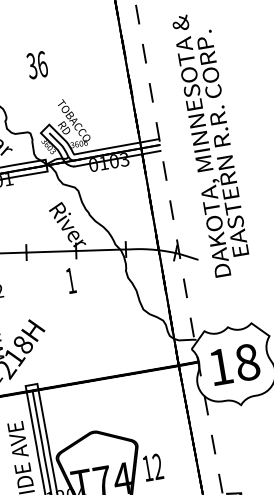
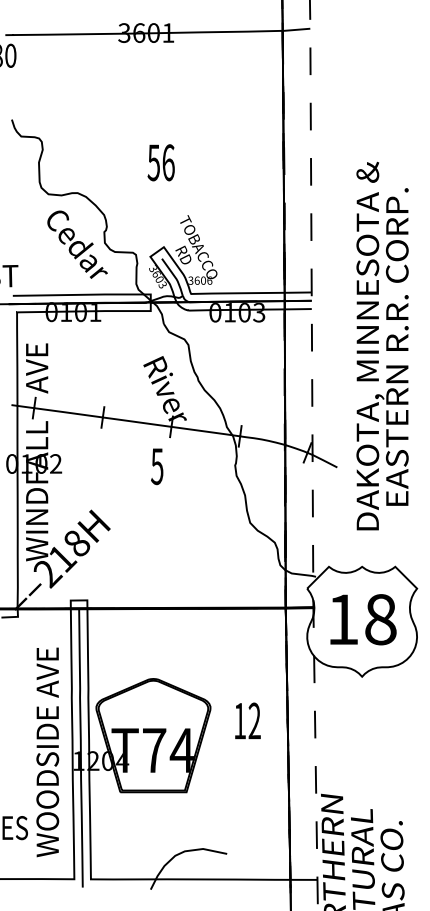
text: (31, 65) -> (153, 162), 36 -> 56
text: (211, 144) -> (382, 345), moved
text: (71, 280) -> (157, 466), 1 -> 5
text: (152, 467) -> (247, 720), moved

